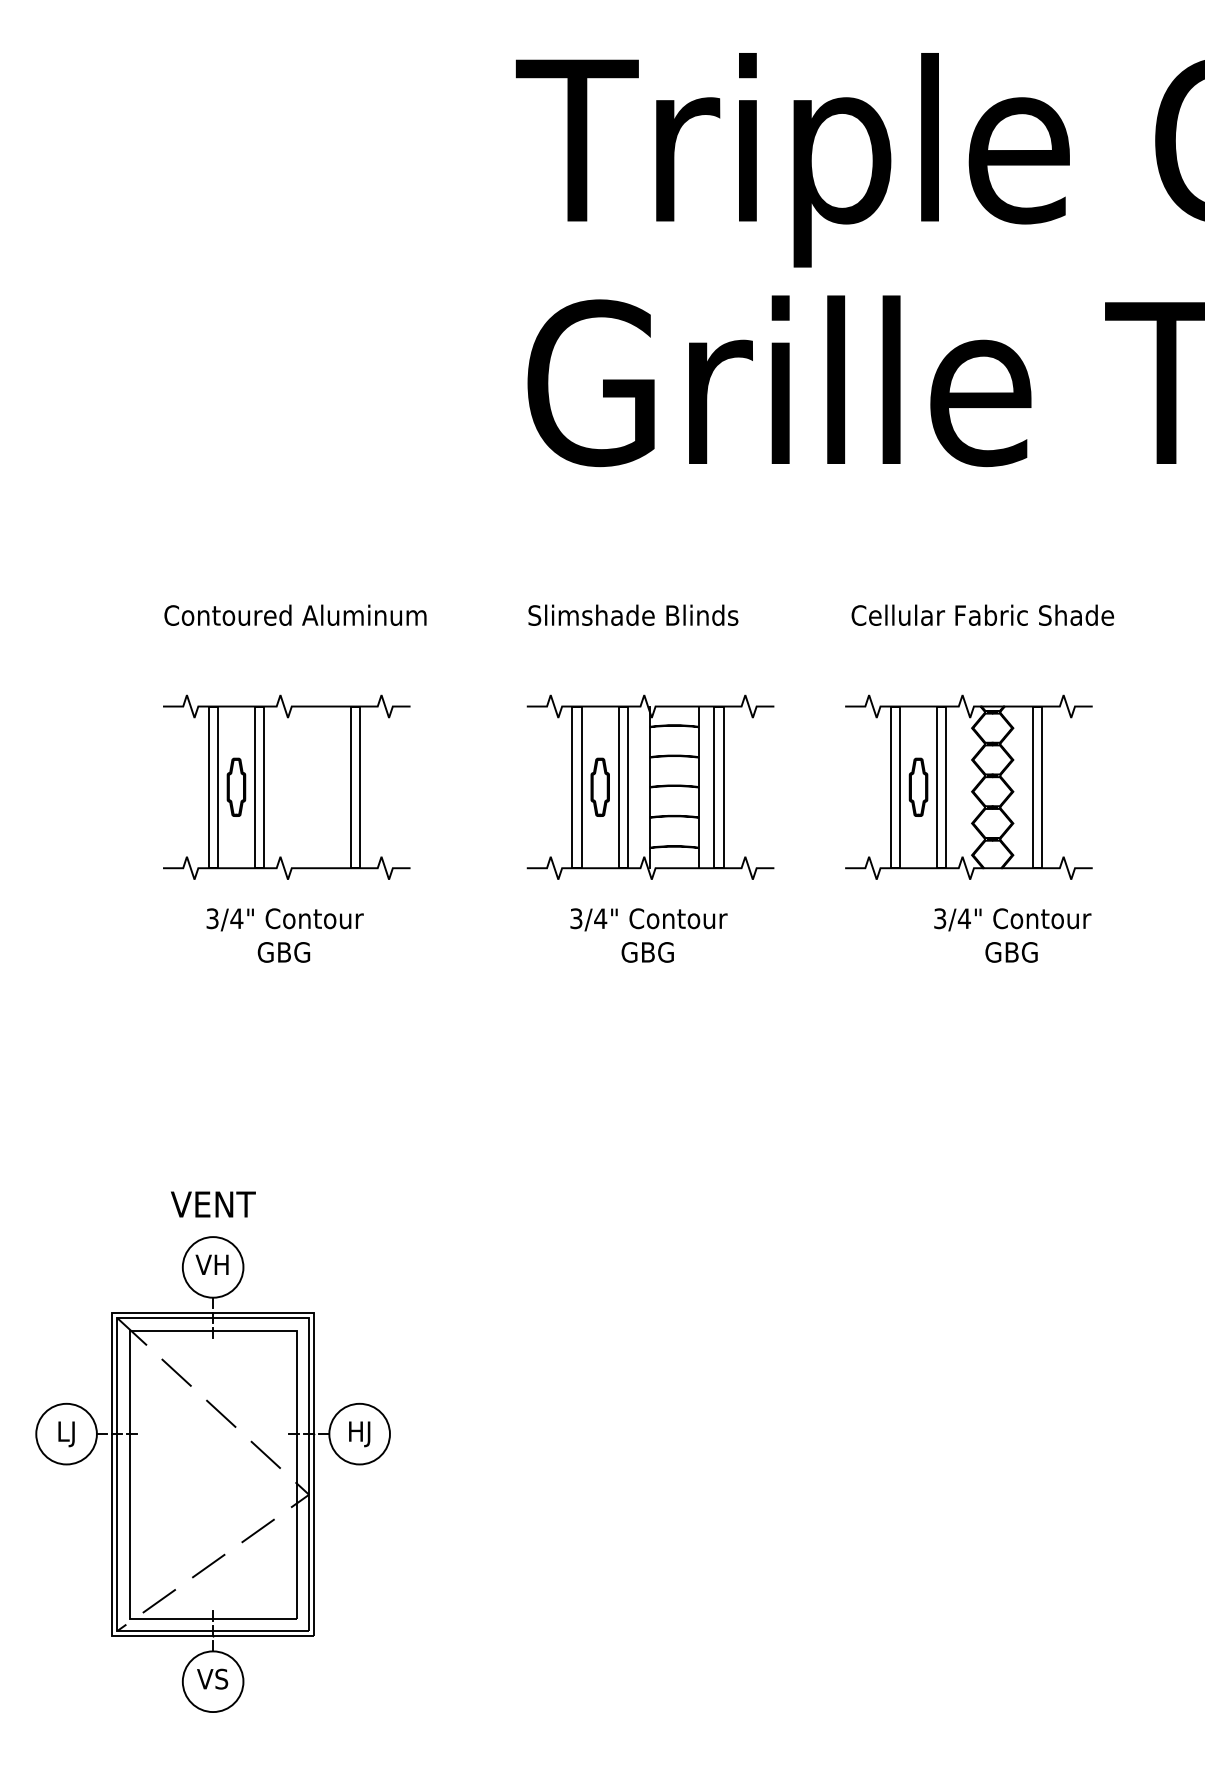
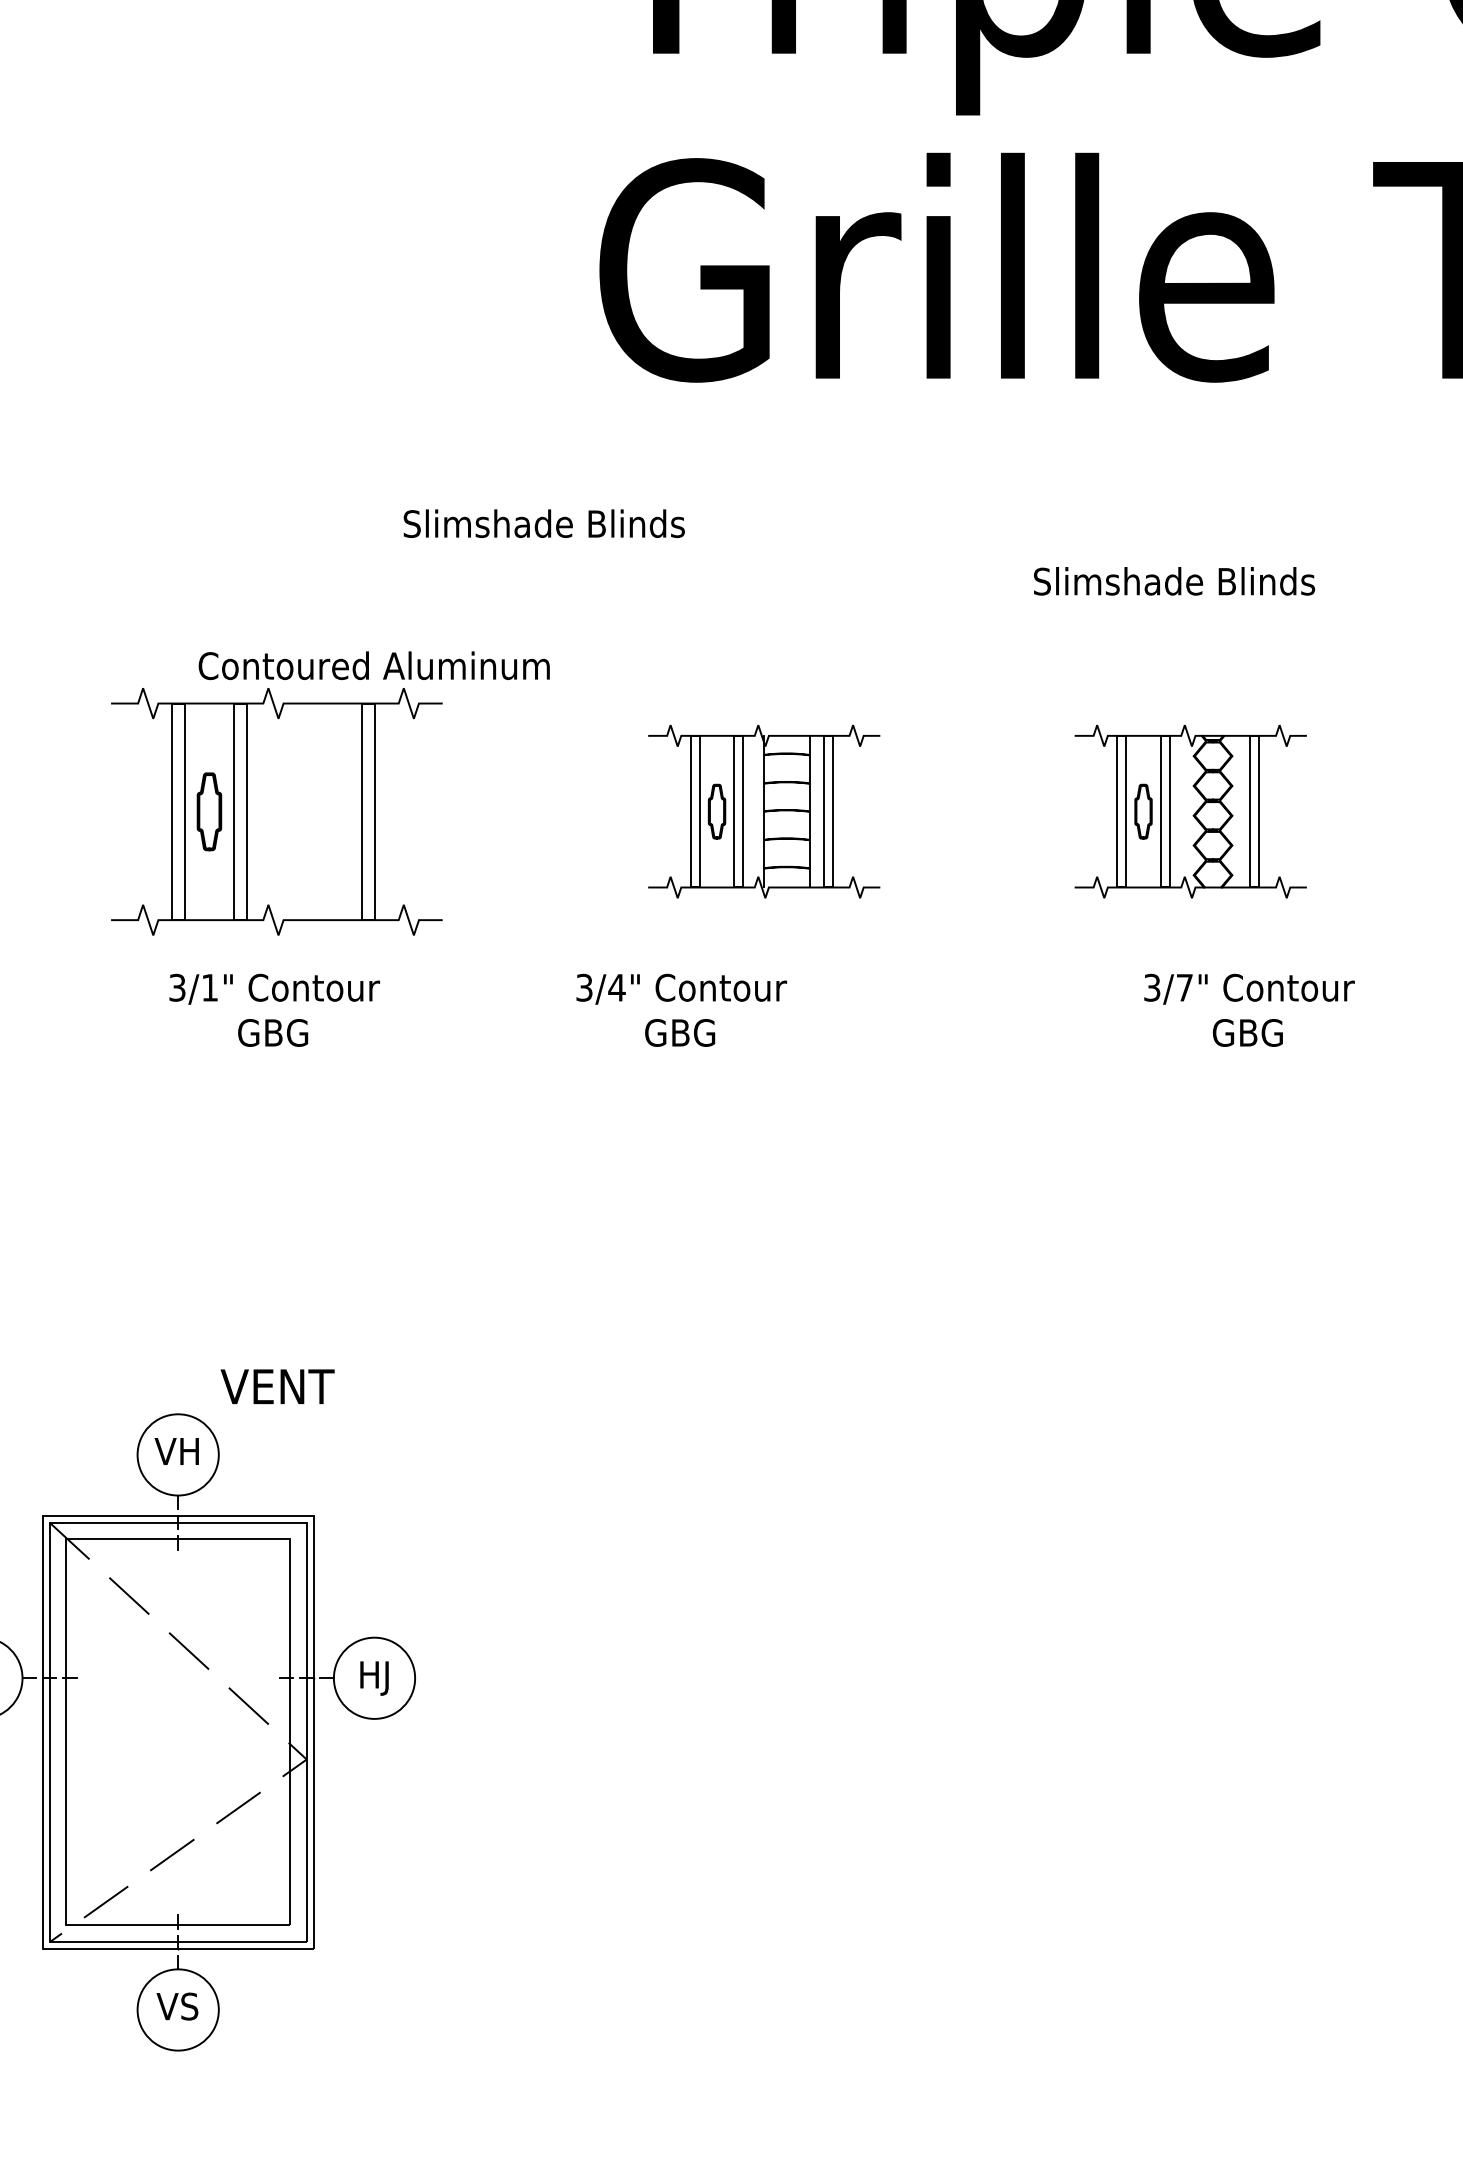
text: (295, 614) -> (374, 664), moved
text: (633, 614) -> (544, 522), moved
text: (982, 614) -> (1208, 580), Cellular Fabric Shade -> Slimshade Blinds
part: (650, 786) -> (764, 810), size x0.7
part: (968, 786) -> (1190, 810), size x0.7
text: (236, 918) -> (209, 987), 3/4" -> 3/1"
text: (963, 918) -> (1183, 987), 3/4" -> 3/7"
text: (648, 935) -> (681, 1010), moved
text: (213, 1204) -> (277, 1386), moved

